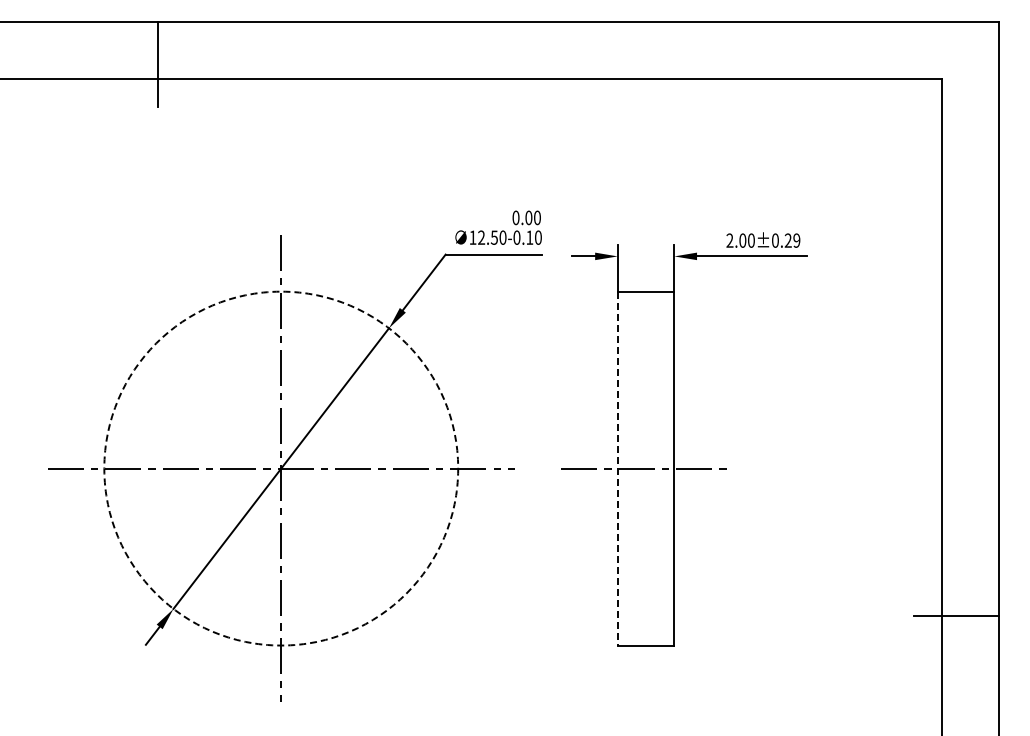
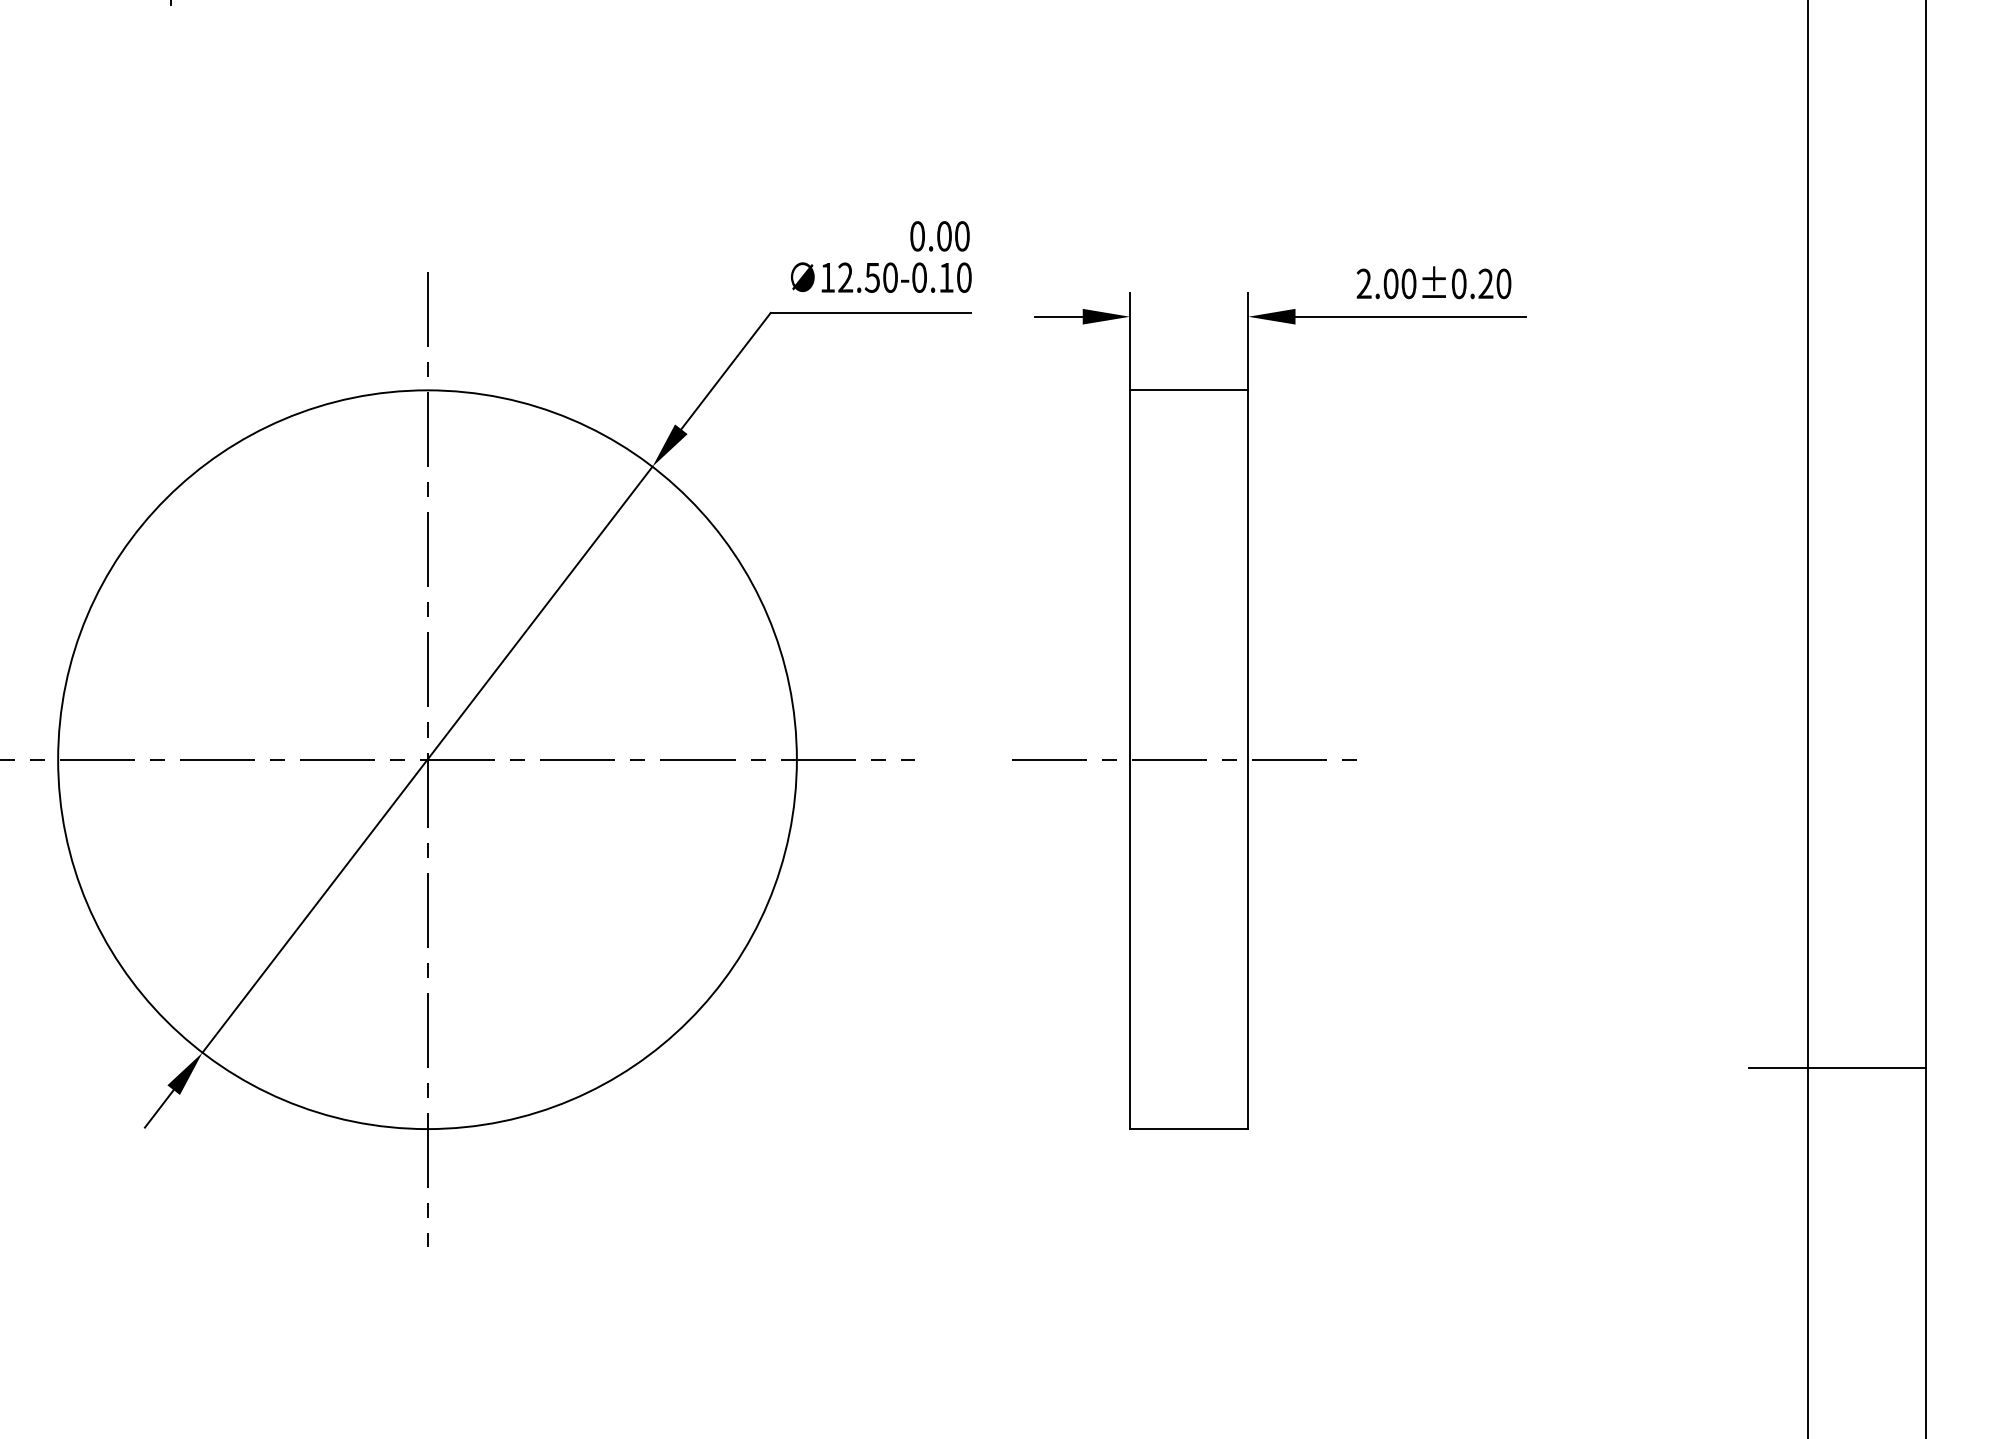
text: (796, 240) -> (1503, 283), 2.00±0.29 -> 2.00±0.20
circle: (281, 468) -> (427, 759), dashed -> solid
line: (617, 468) -> (1129, 759), dashed -> solid

